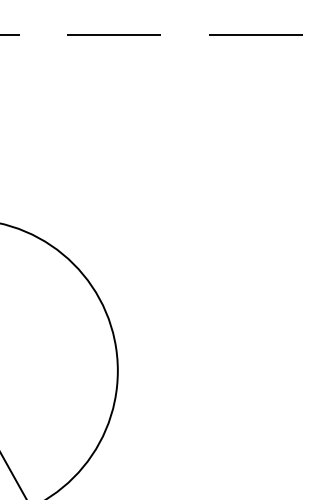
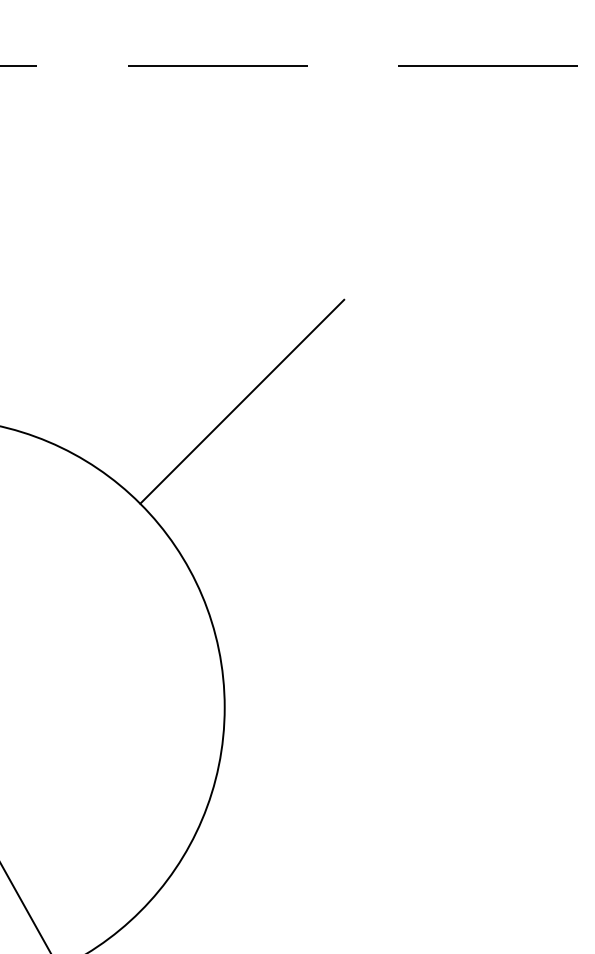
line: (126, 210) -> (241, 401), added

